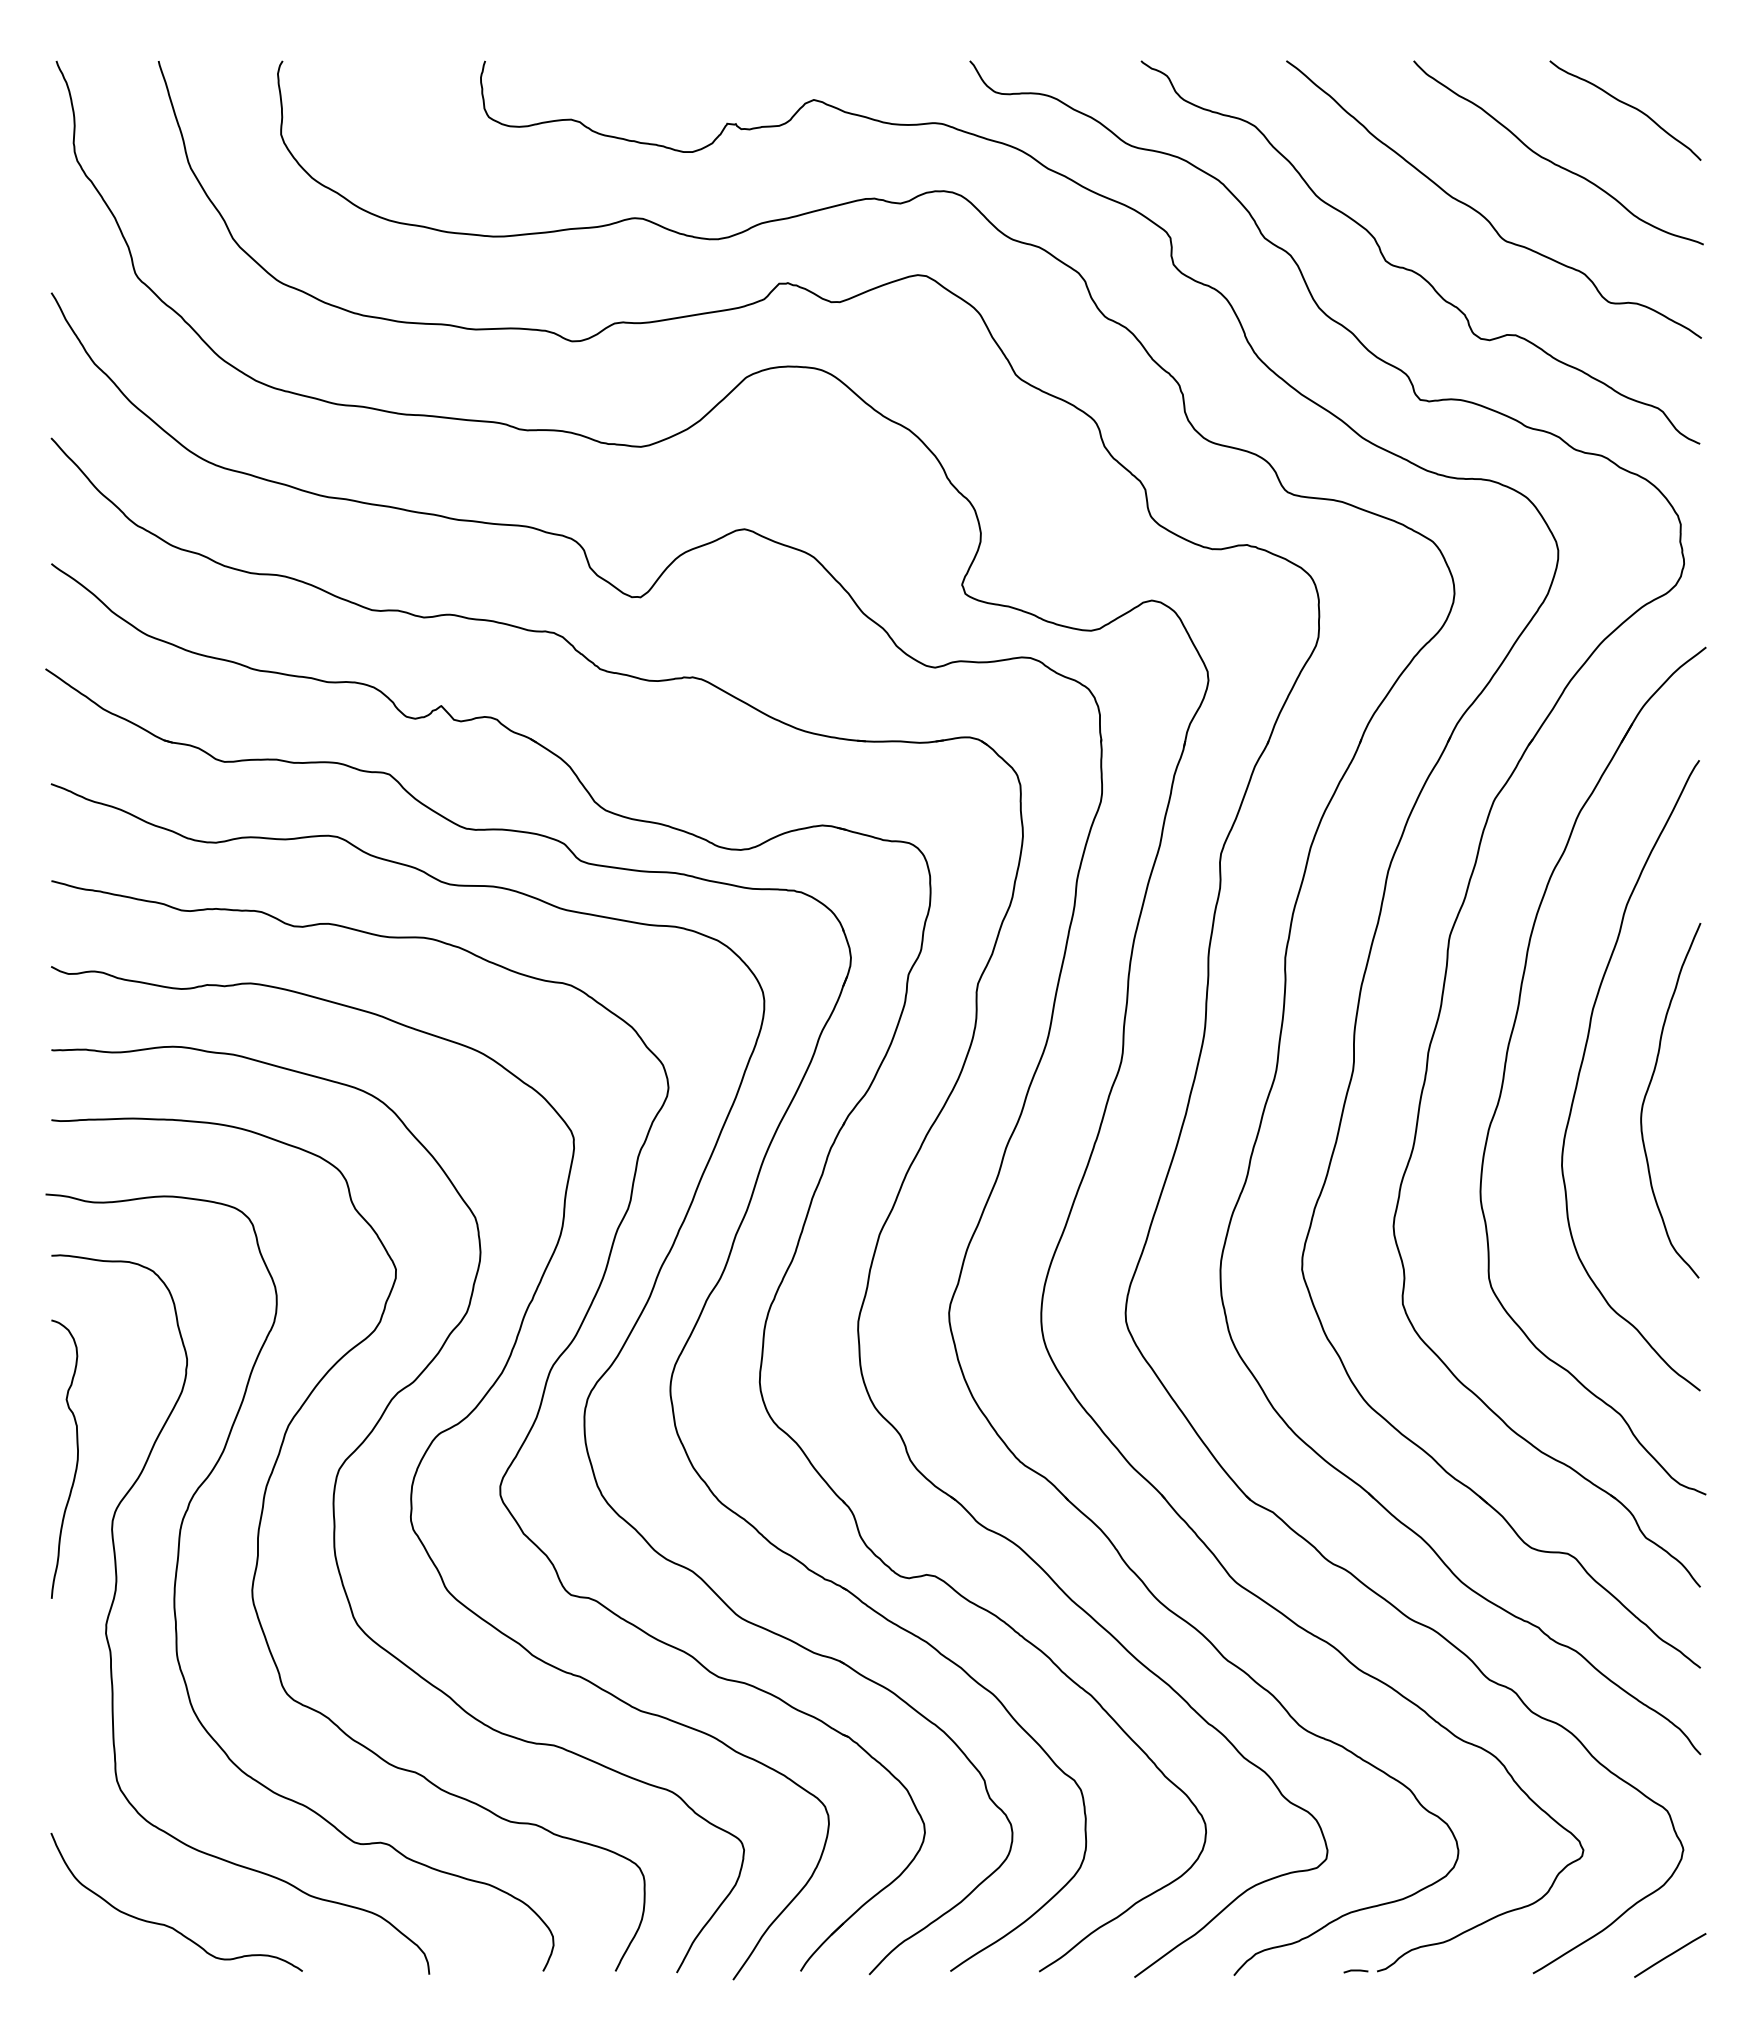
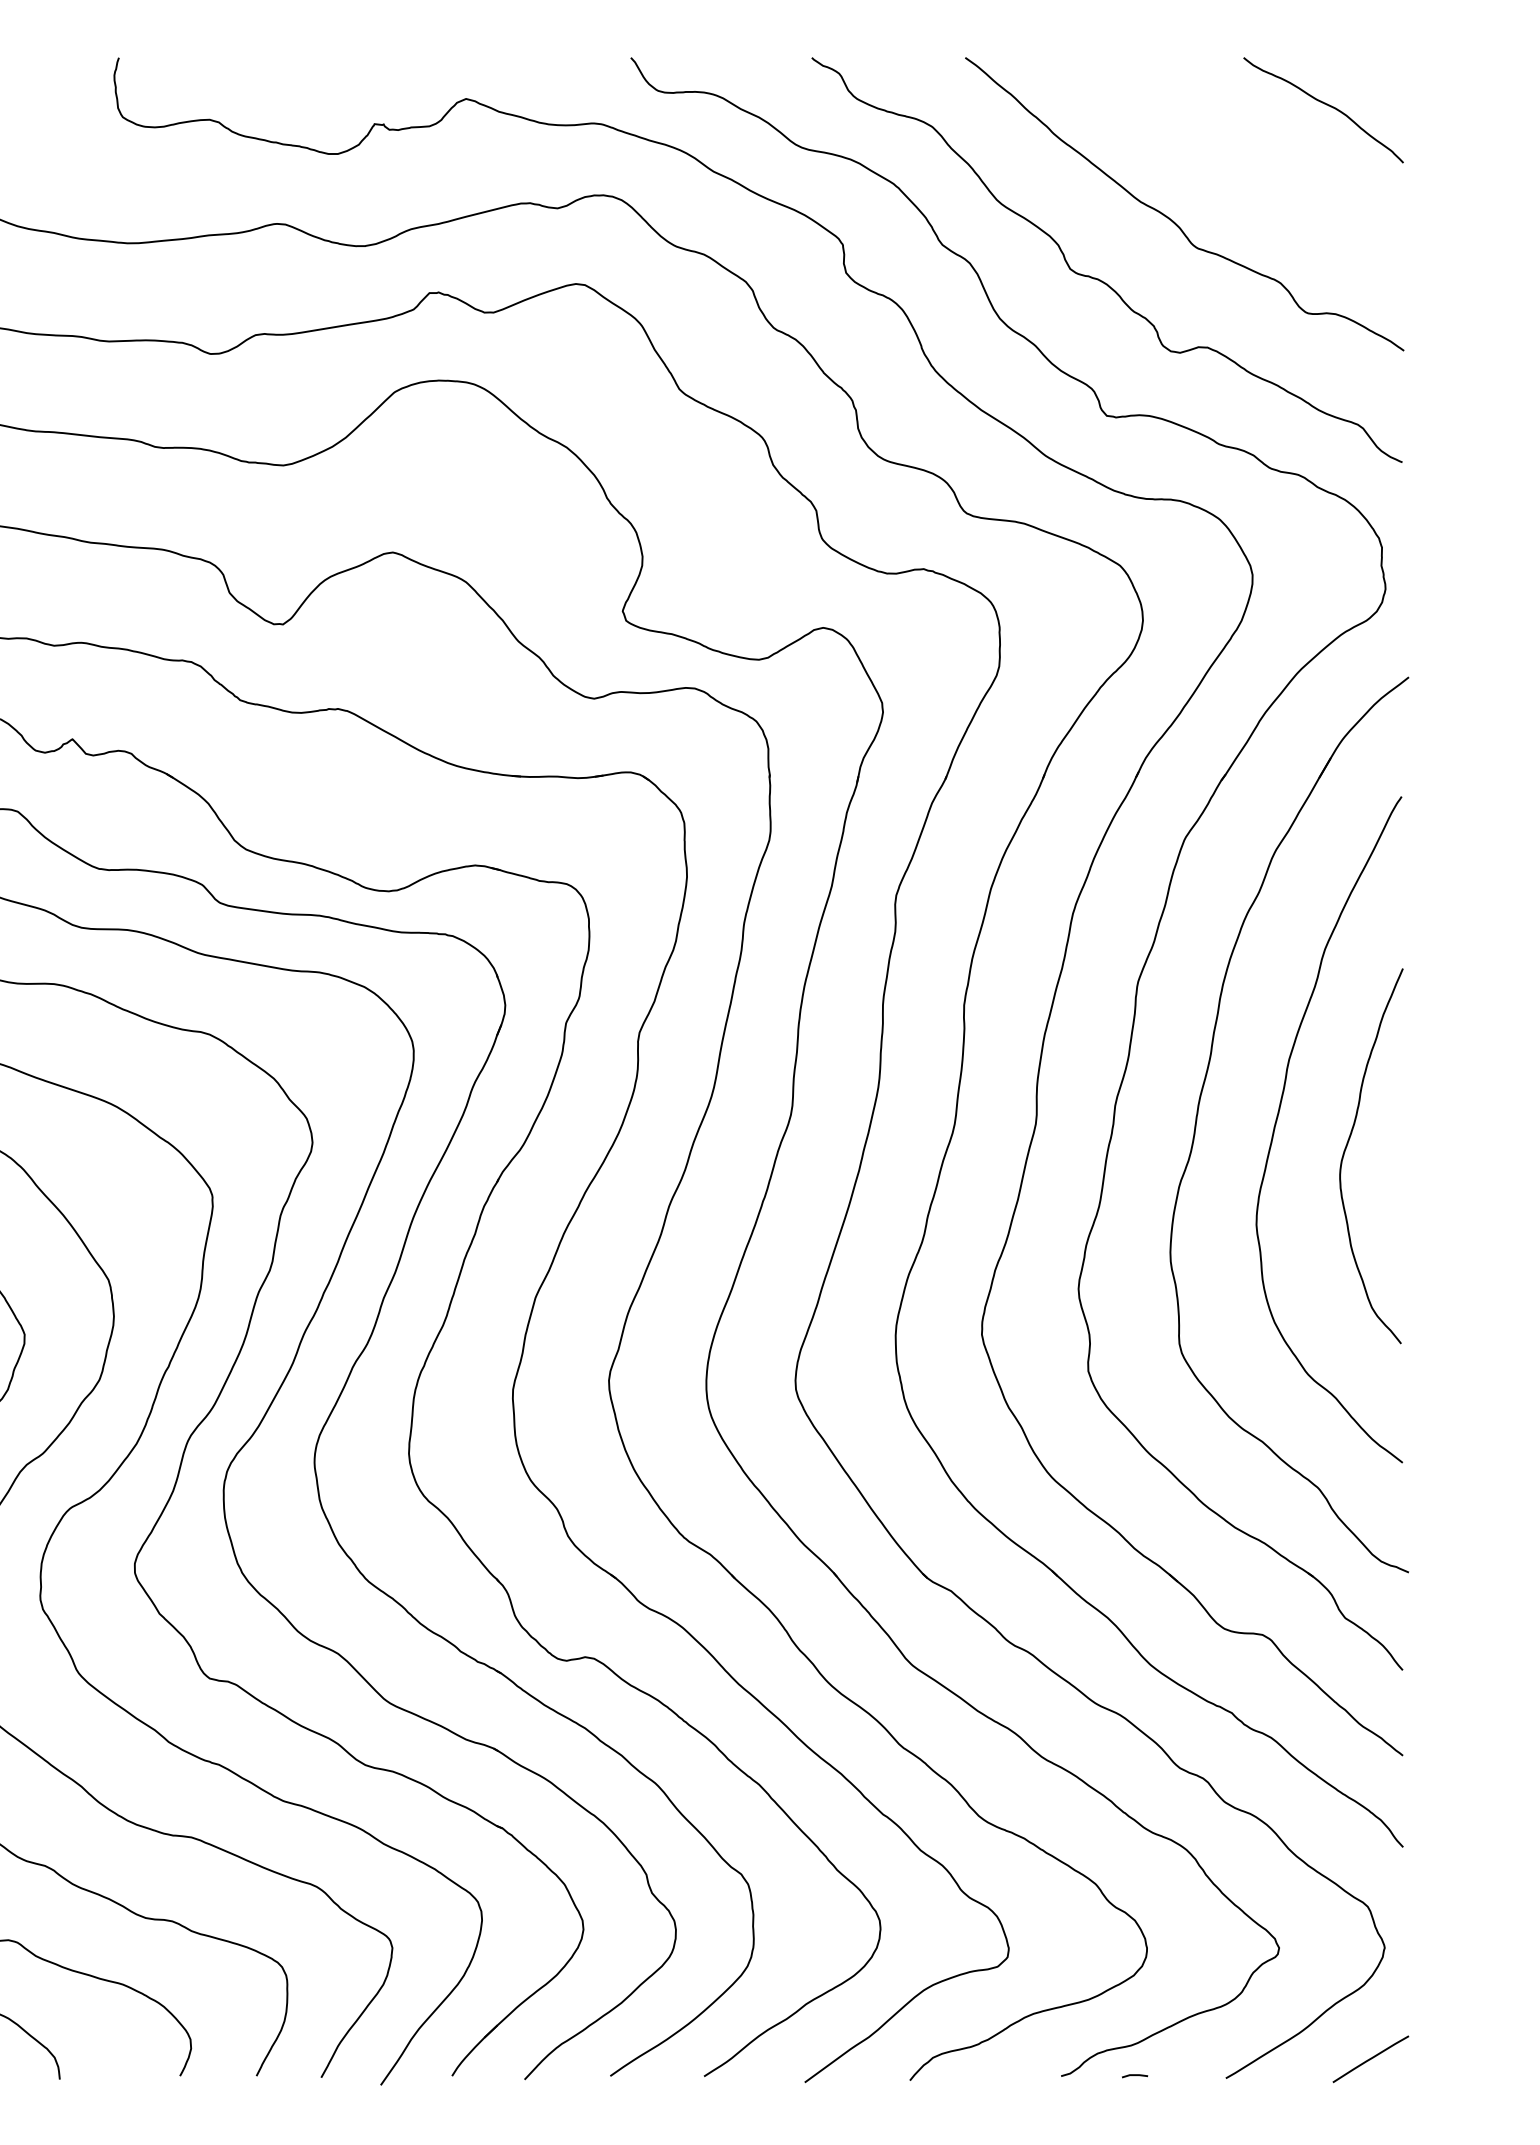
curve: (1554, 162) -> (1248, 165), removed
line: (1355, 1971) -> (1134, 2076), moved

